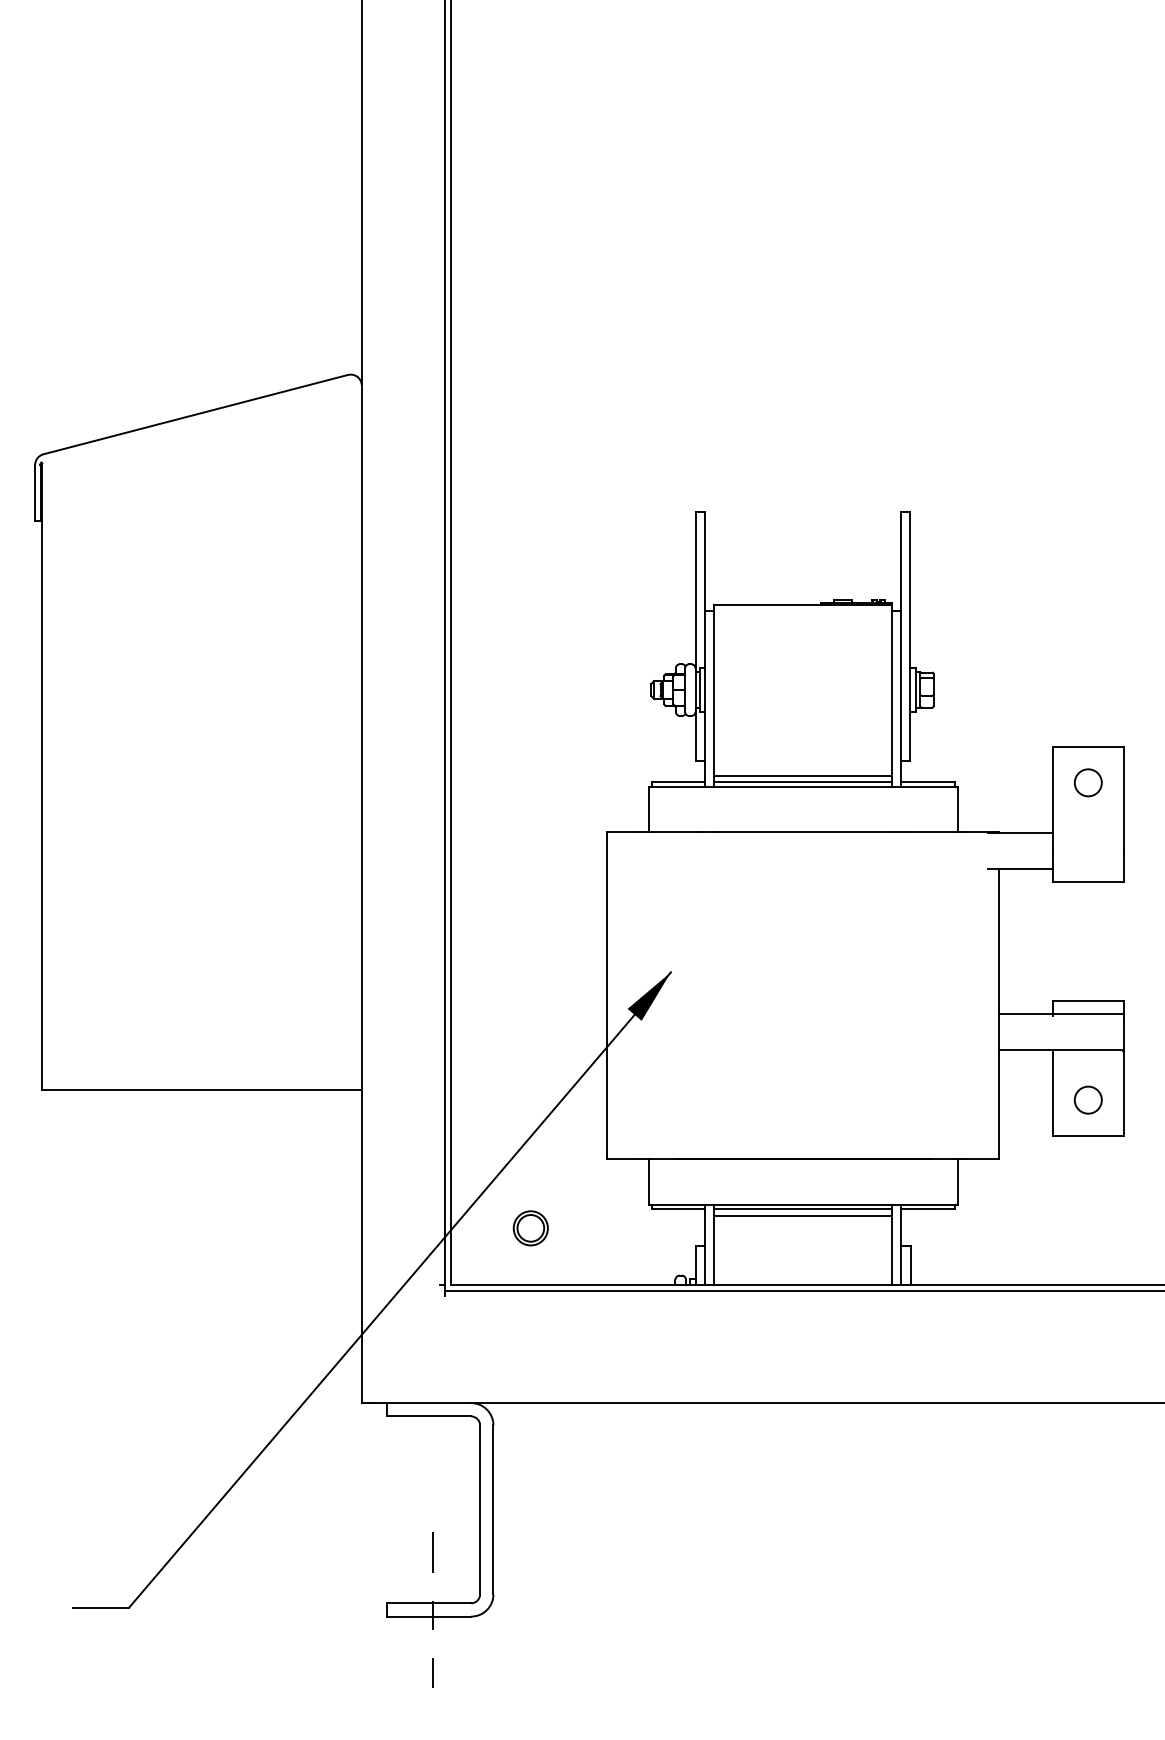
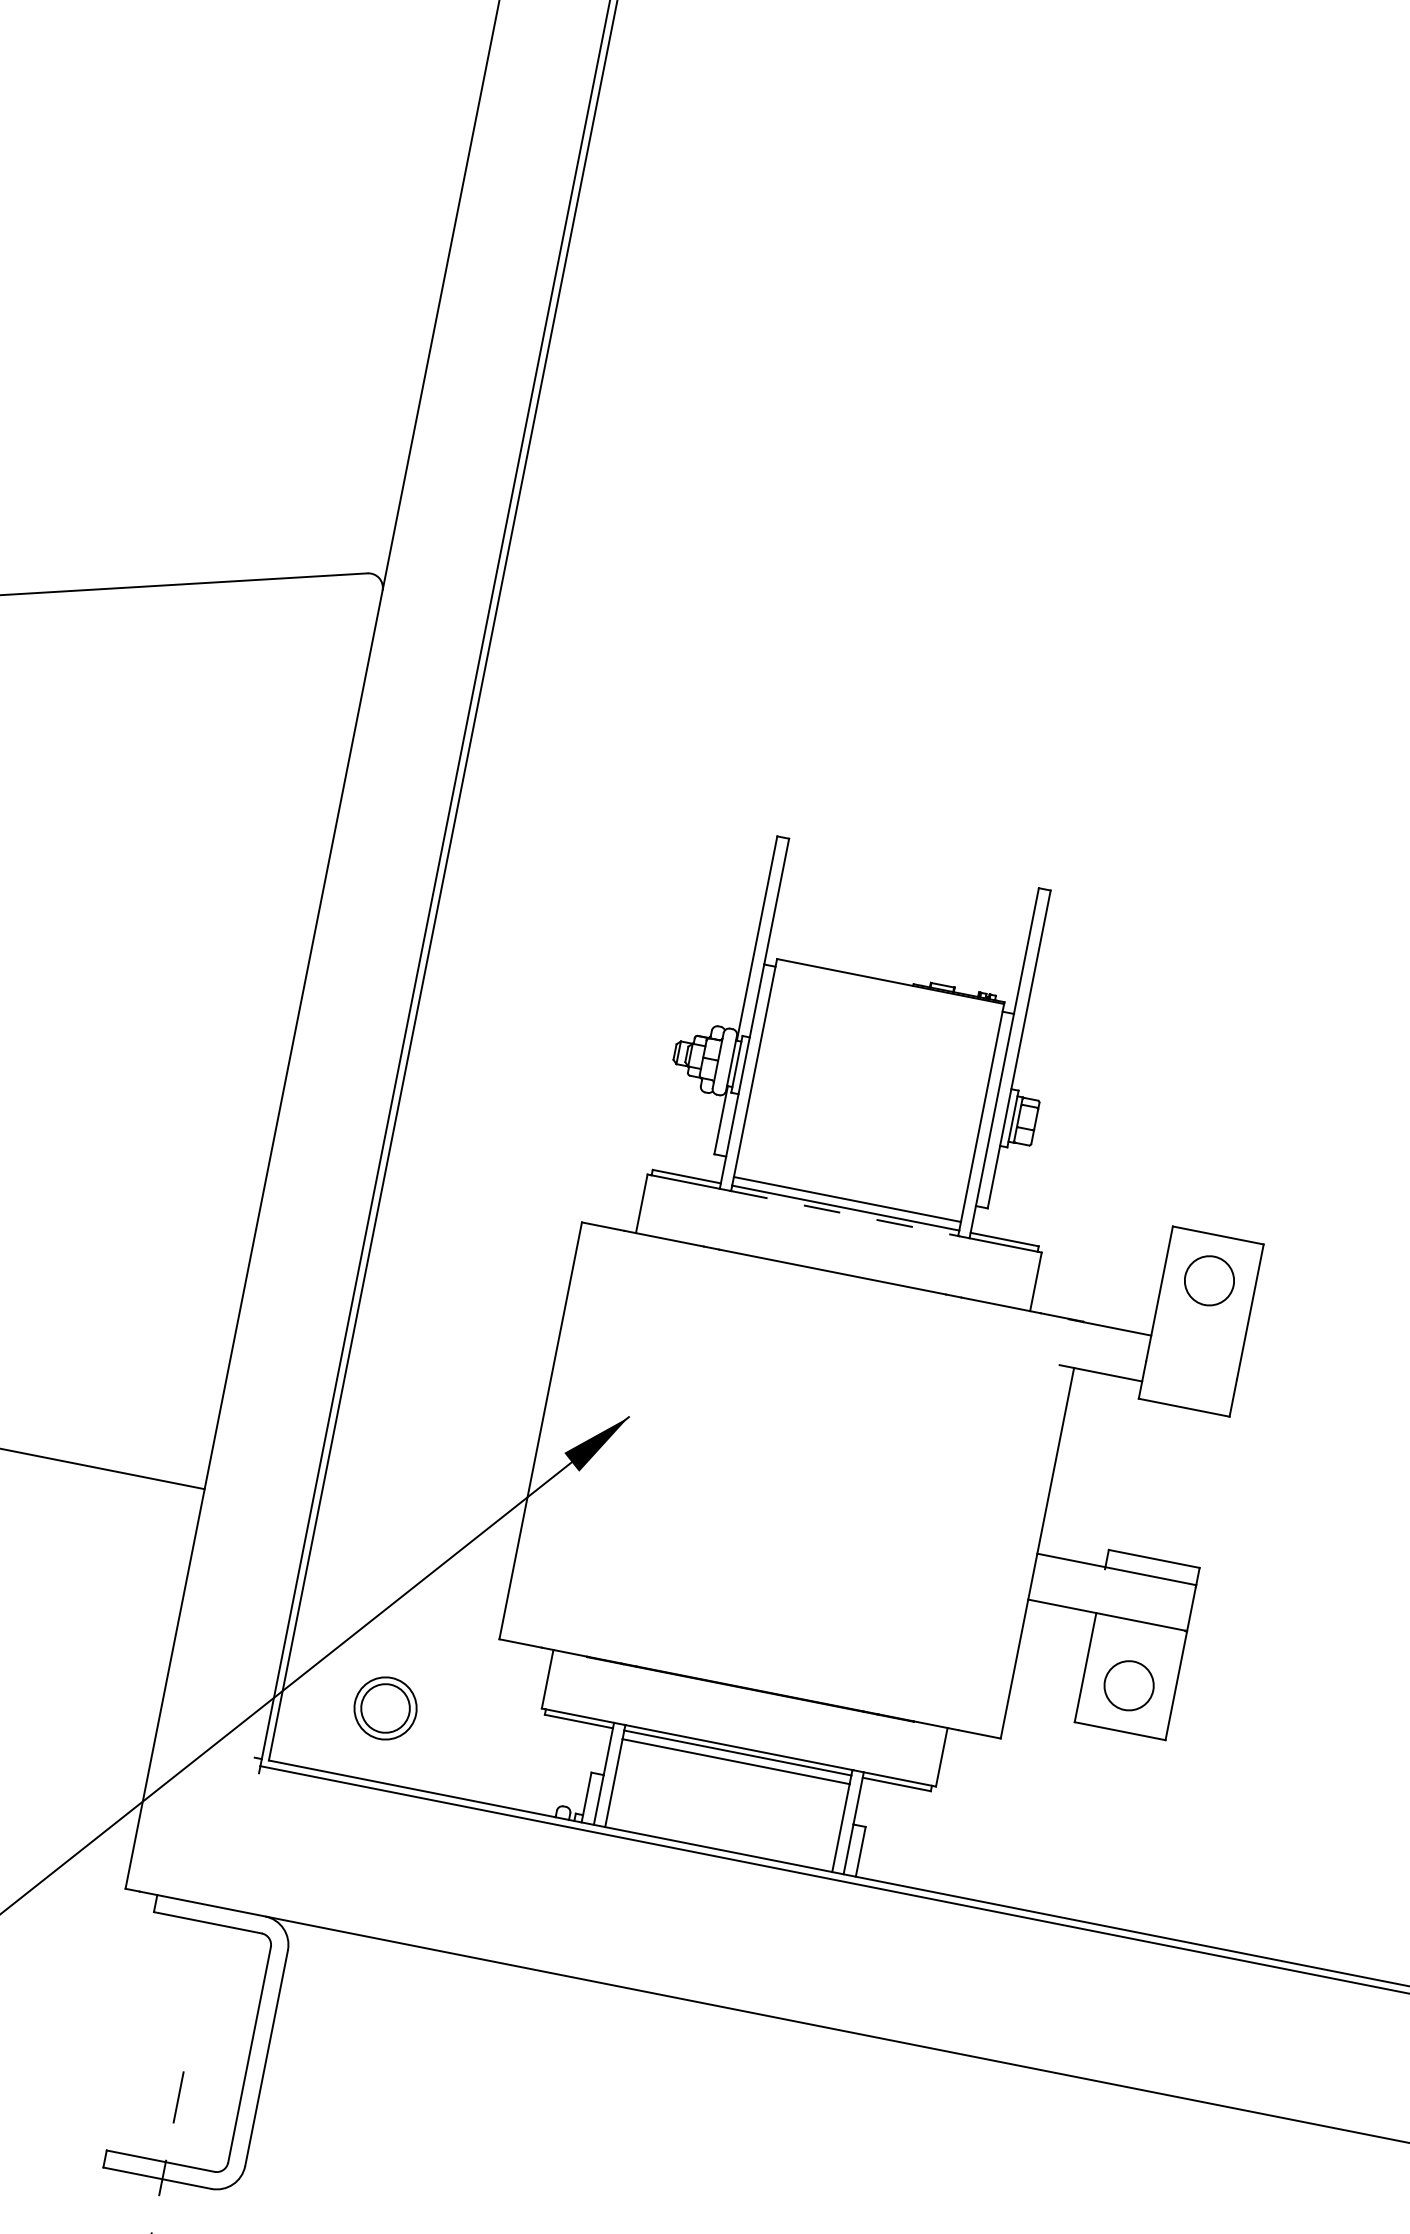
circle: (1087, 782) -> (1208, 1280), size x1.4
line: (803, 786) -> (844, 1213), solid -> dashed
circle: (1087, 1099) -> (1128, 1684), size x1.4
part: (530, 1228) -> (384, 1708), size x1.4

